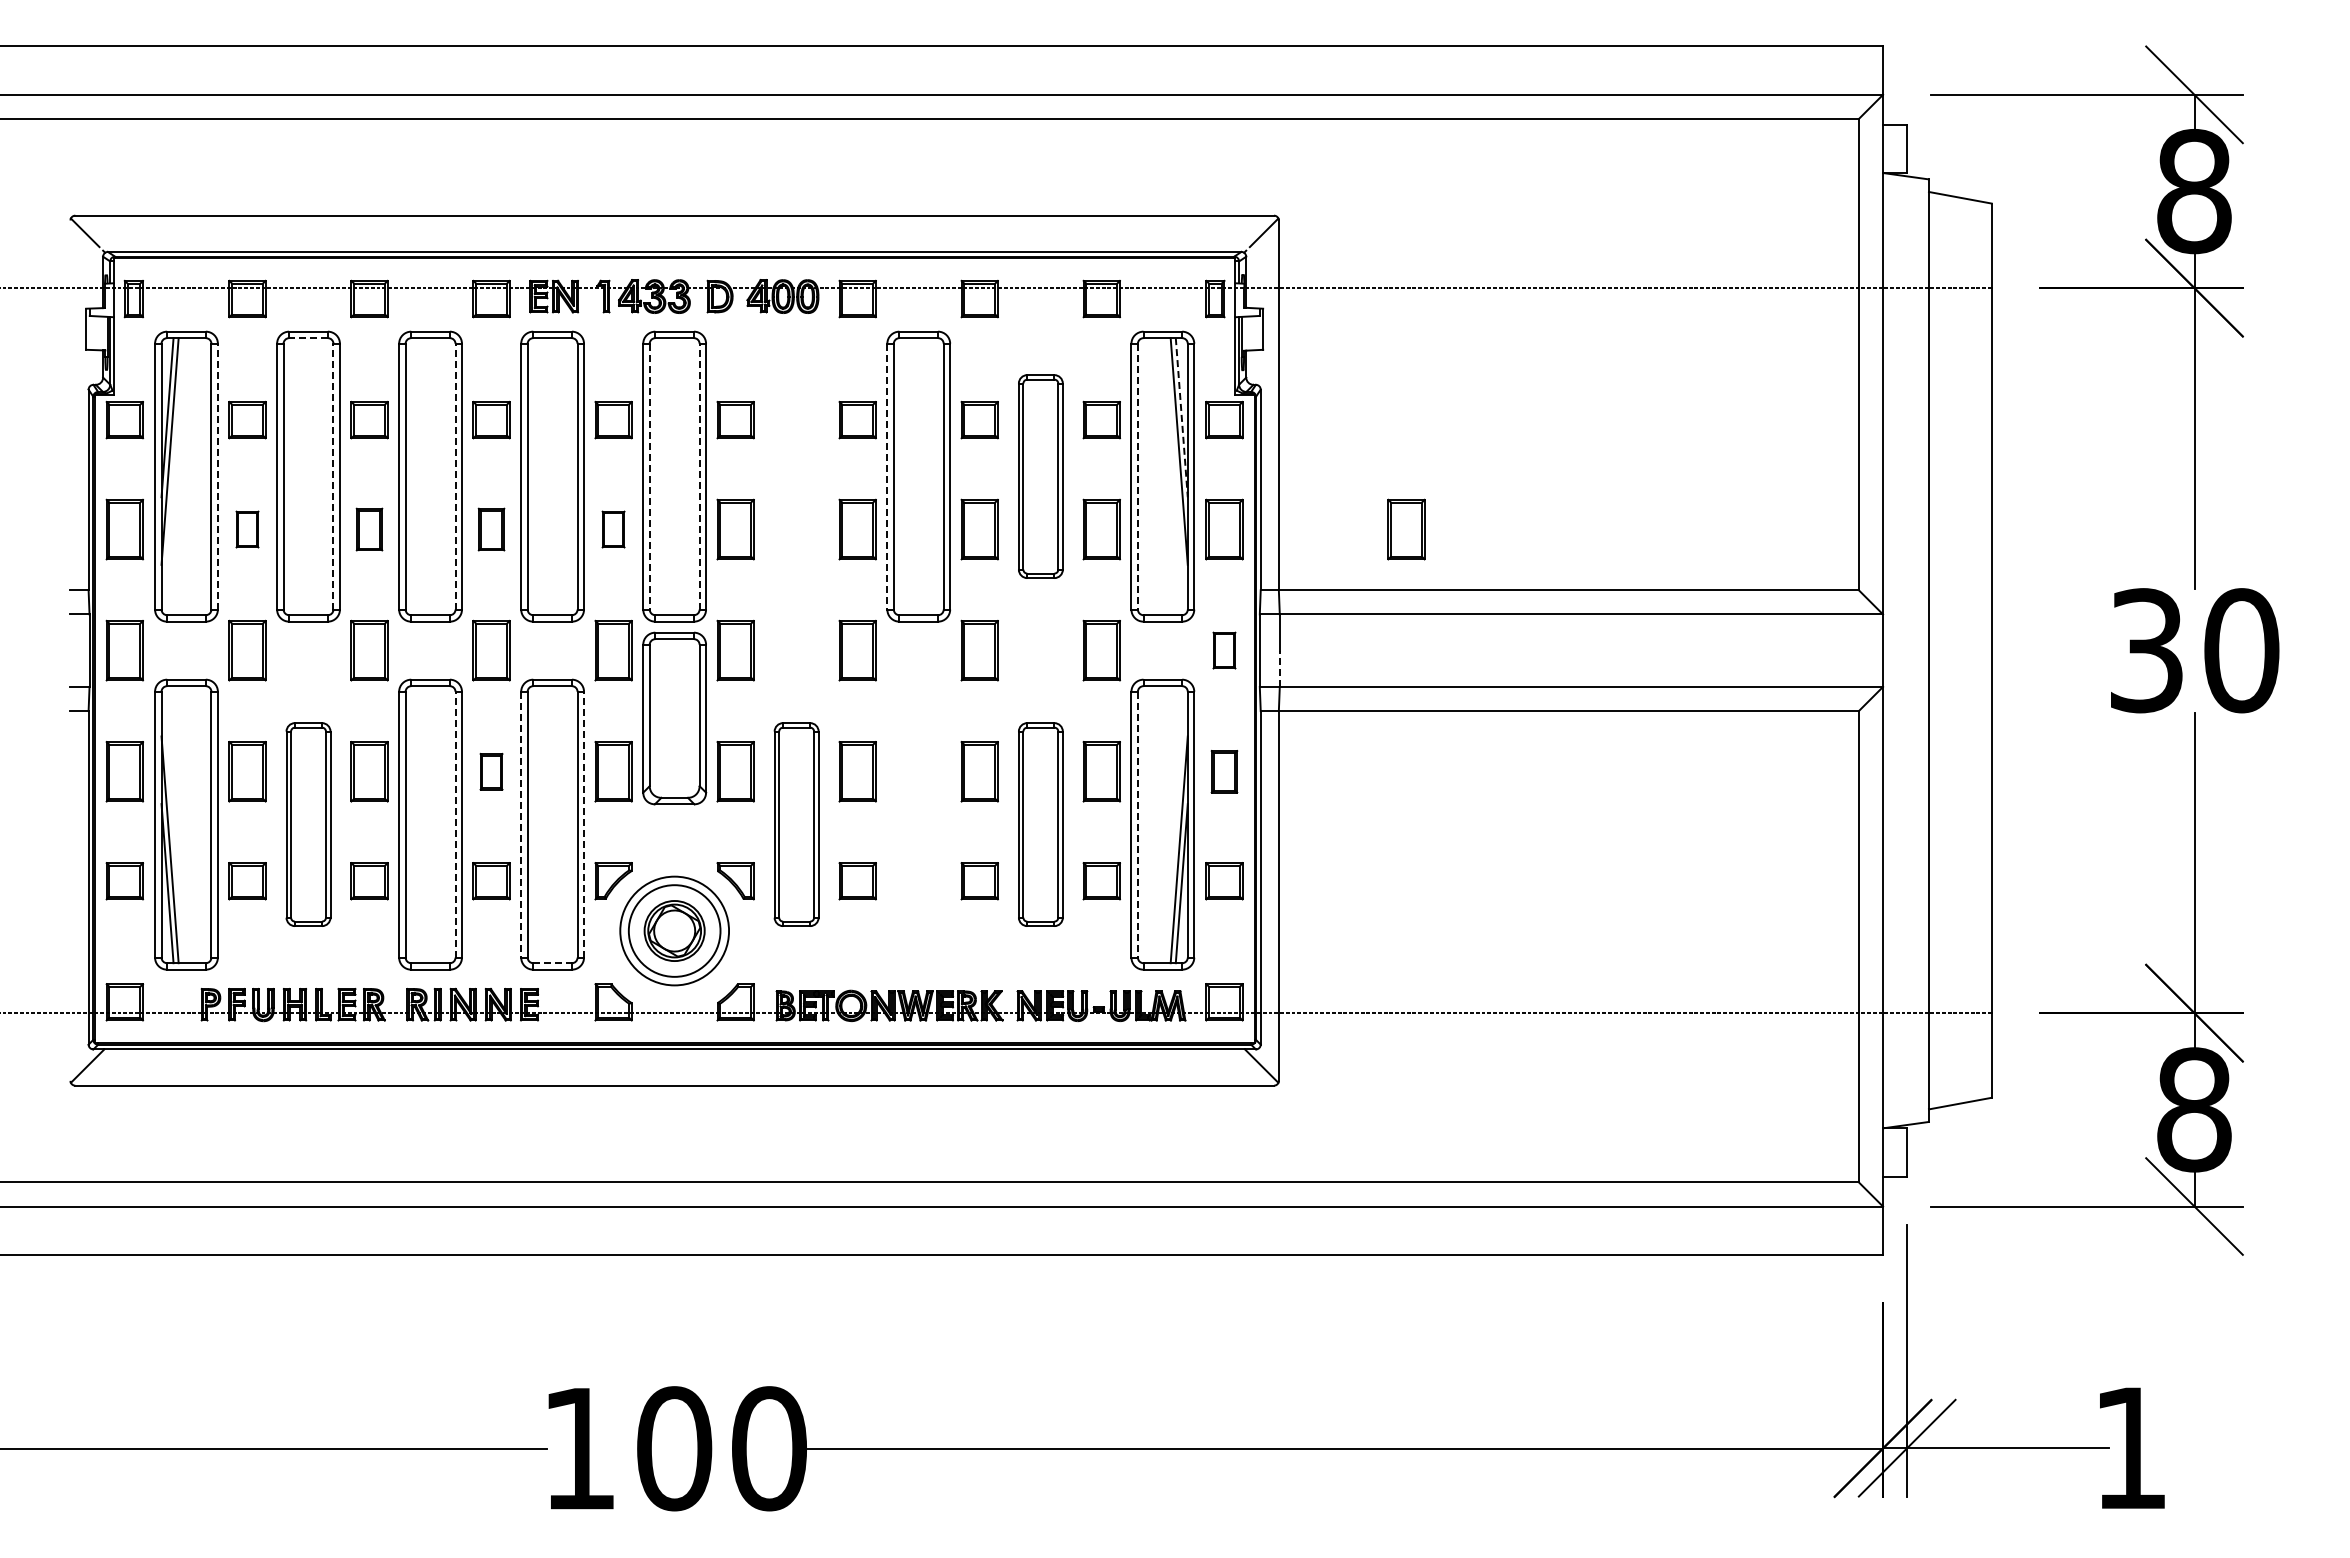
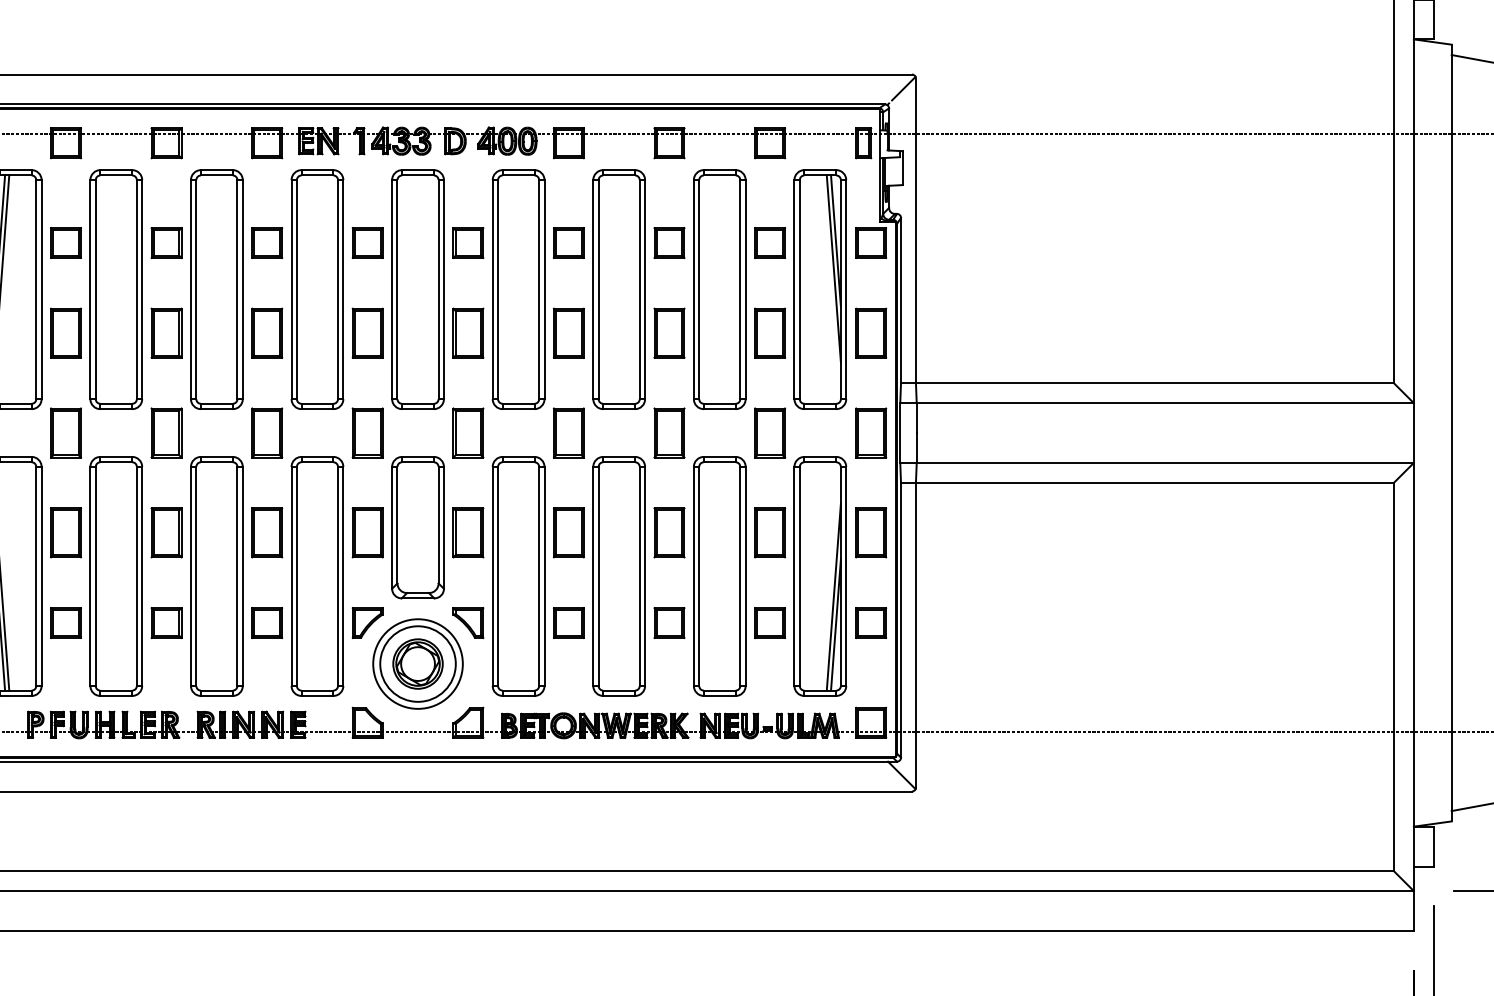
line: (308, 338) -> (116, 175), dashed -> solid
line: (1181, 417) -> (835, 240), dashed -> solid
line: (217, 476) -> (41, 289), dashed -> solid
line: (333, 476) -> (136, 289), dashed -> solid
line: (455, 476) -> (237, 289), dashed -> solid
line: (649, 476) -> (397, 289), dashed -> solid
line: (699, 476) -> (438, 289), dashed -> solid
part: (796, 476) -> (518, 289), added
line: (887, 476) -> (593, 289), dashed -> solid
part: (1040, 476) -> (719, 289), size x1.43
line: (1137, 476) -> (799, 289), dashed -> solid
part: (247, 529) -> (66, 333), size x1.67
part: (369, 529) -> (166, 333), size x1.43
part: (491, 529) -> (267, 333), size x1.43
part: (613, 529) -> (367, 333), size x1.67
part: (1406, 529) -> (1021, 333), removed
part: (1224, 650) -> (871, 432), size x1.67
line: (1279, 668) -> (916, 447), dashed -> solid
part: (674, 718) -> (417, 527), moved
part: (491, 771) -> (267, 532), size x1.67
part: (1224, 771) -> (871, 532), size x1.43
part: (308, 824) -> (116, 576), size x1.43
line: (455, 824) -> (237, 576), dashed -> solid
line: (521, 824) -> (291, 576), dashed -> solid
line: (584, 824) -> (343, 576), dashed -> solid
part: (796, 824) -> (518, 576), size x1.43
part: (918, 824) -> (618, 576), added
part: (1040, 824) -> (719, 576), size x1.43
line: (1137, 824) -> (799, 576), dashed -> solid
line: (553, 963) -> (318, 690), dashed -> solid

